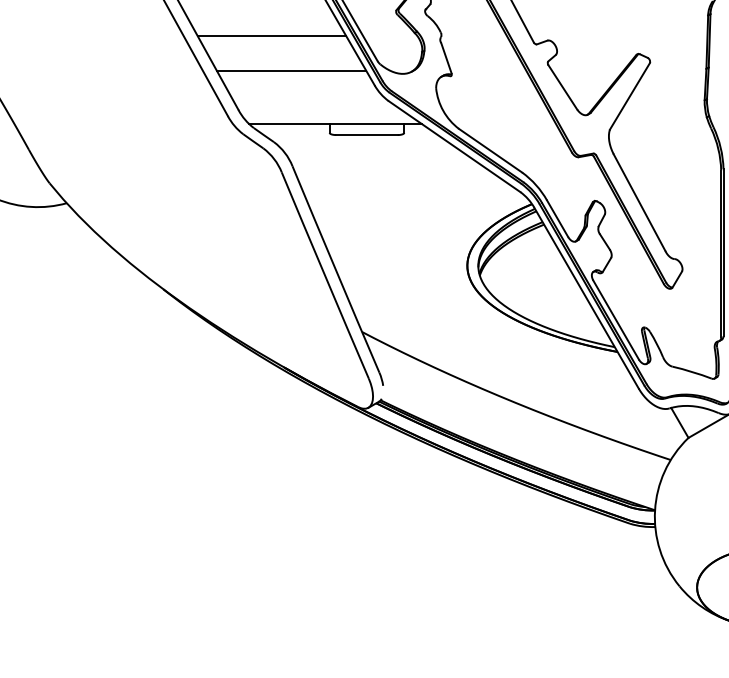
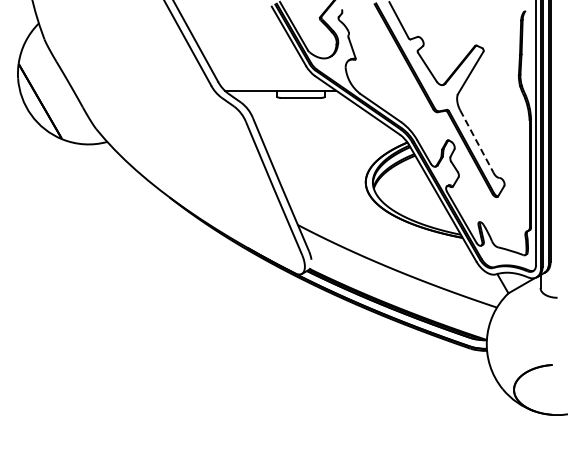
line: (271, 36) -> (239, 34), removed
line: (291, 70) -> (252, 56), removed
line: (640, 202) -> (477, 141), solid -> dashed

